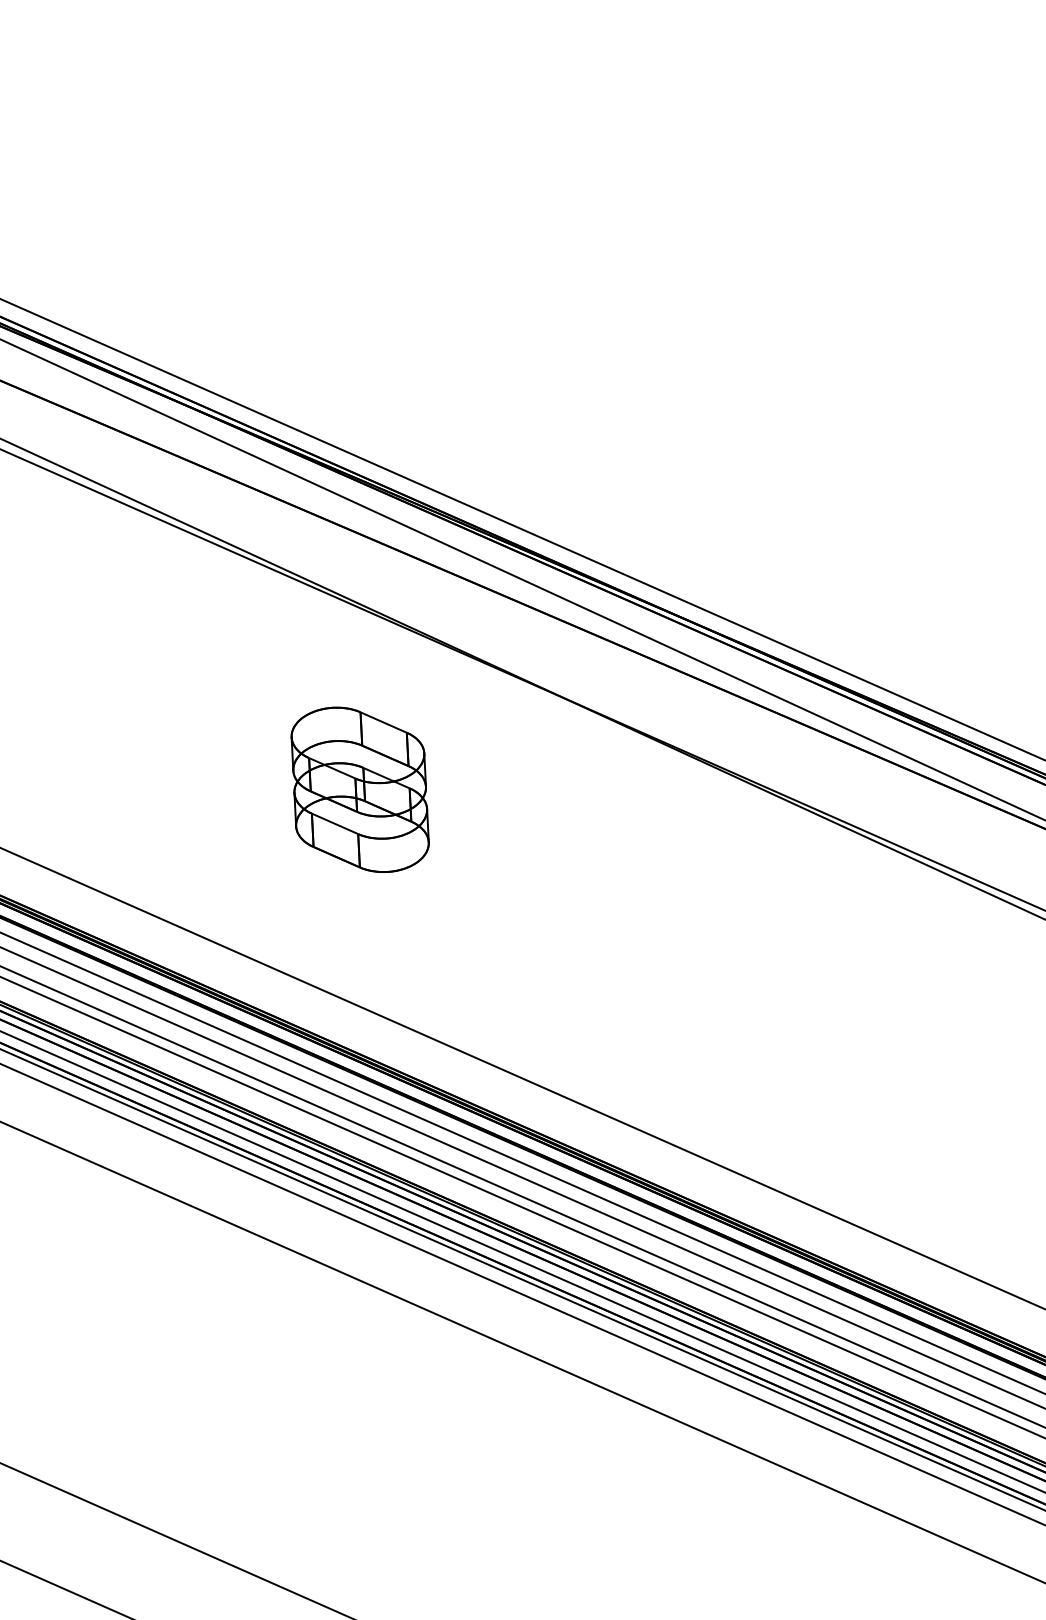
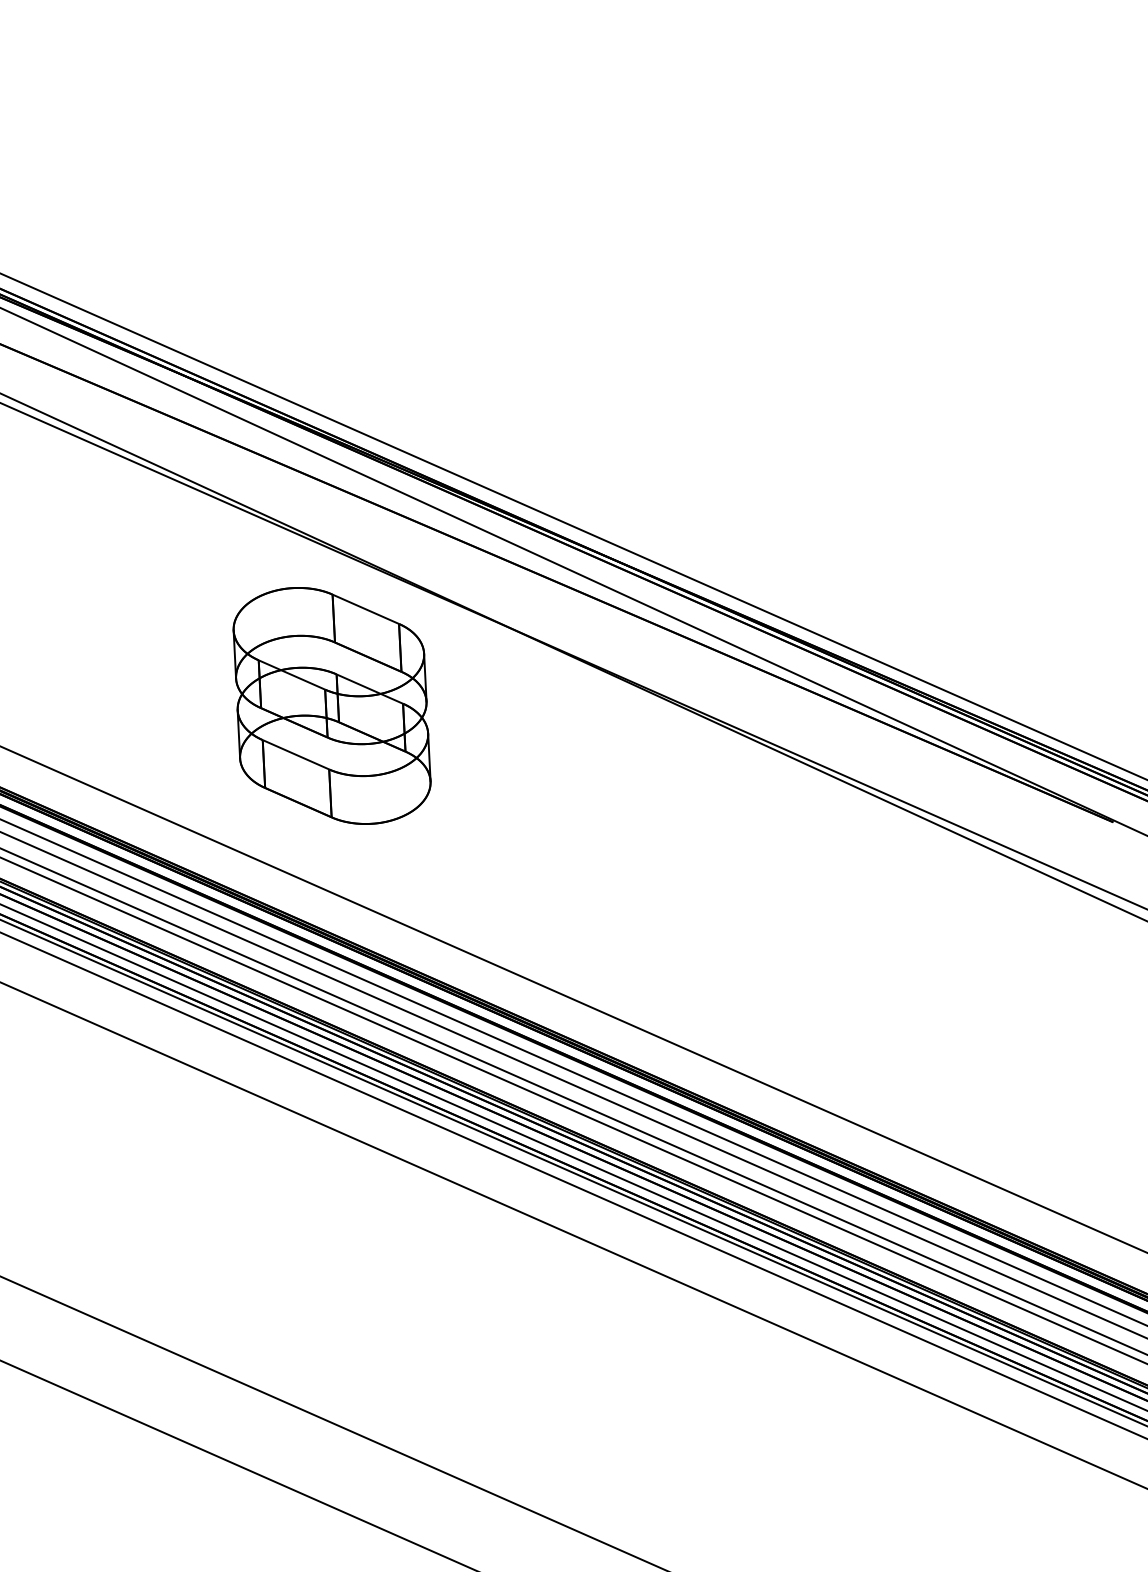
part: (359, 789) -> (331, 705), size x1.67

